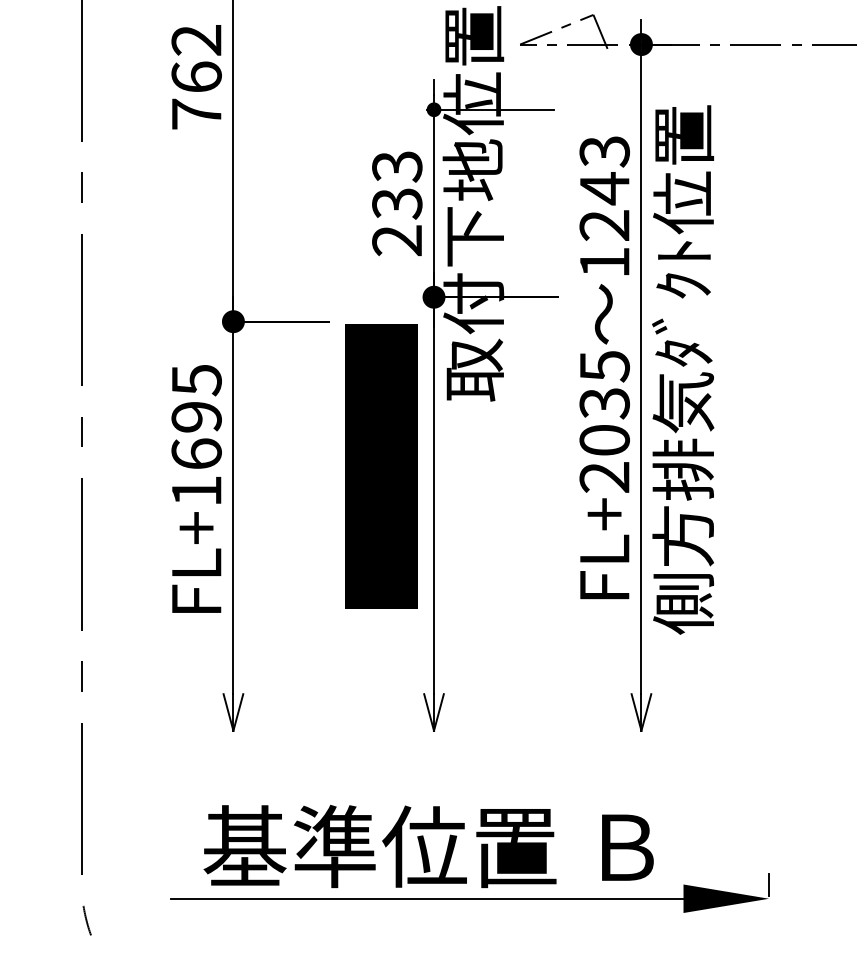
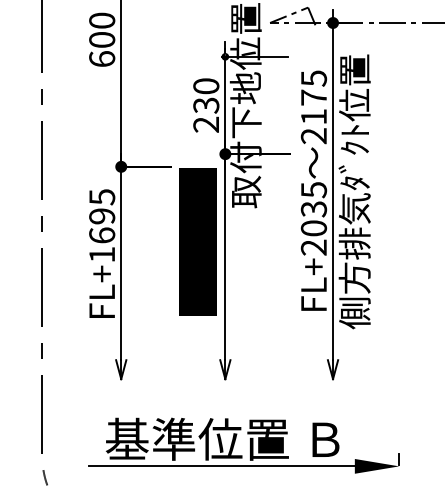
text: (197, 76) -> (102, 39), 762 -> 600
text: (397, 166) -> (206, 86), 233 -> 230
text: (603, 207) -> (313, 107), 1243 -> 2175

